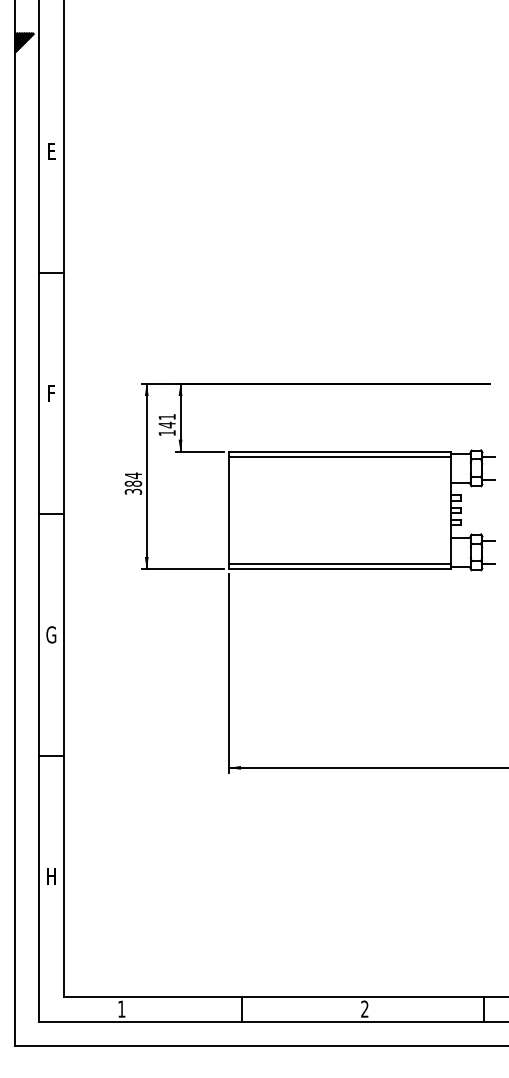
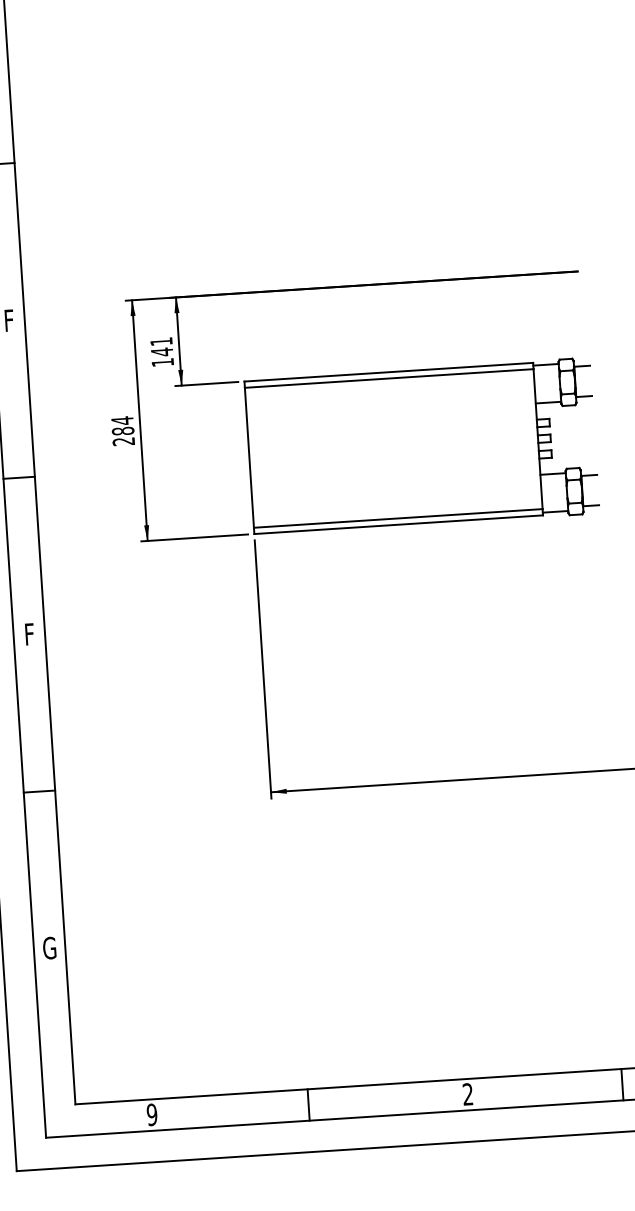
text: (133, 491) -> (123, 441), 384 -> 284
text: (51, 634) -> (29, 633), G -> F
text: (51, 876) -> (49, 948), H -> G
text: (121, 1008) -> (151, 1113), 1 -> 9

